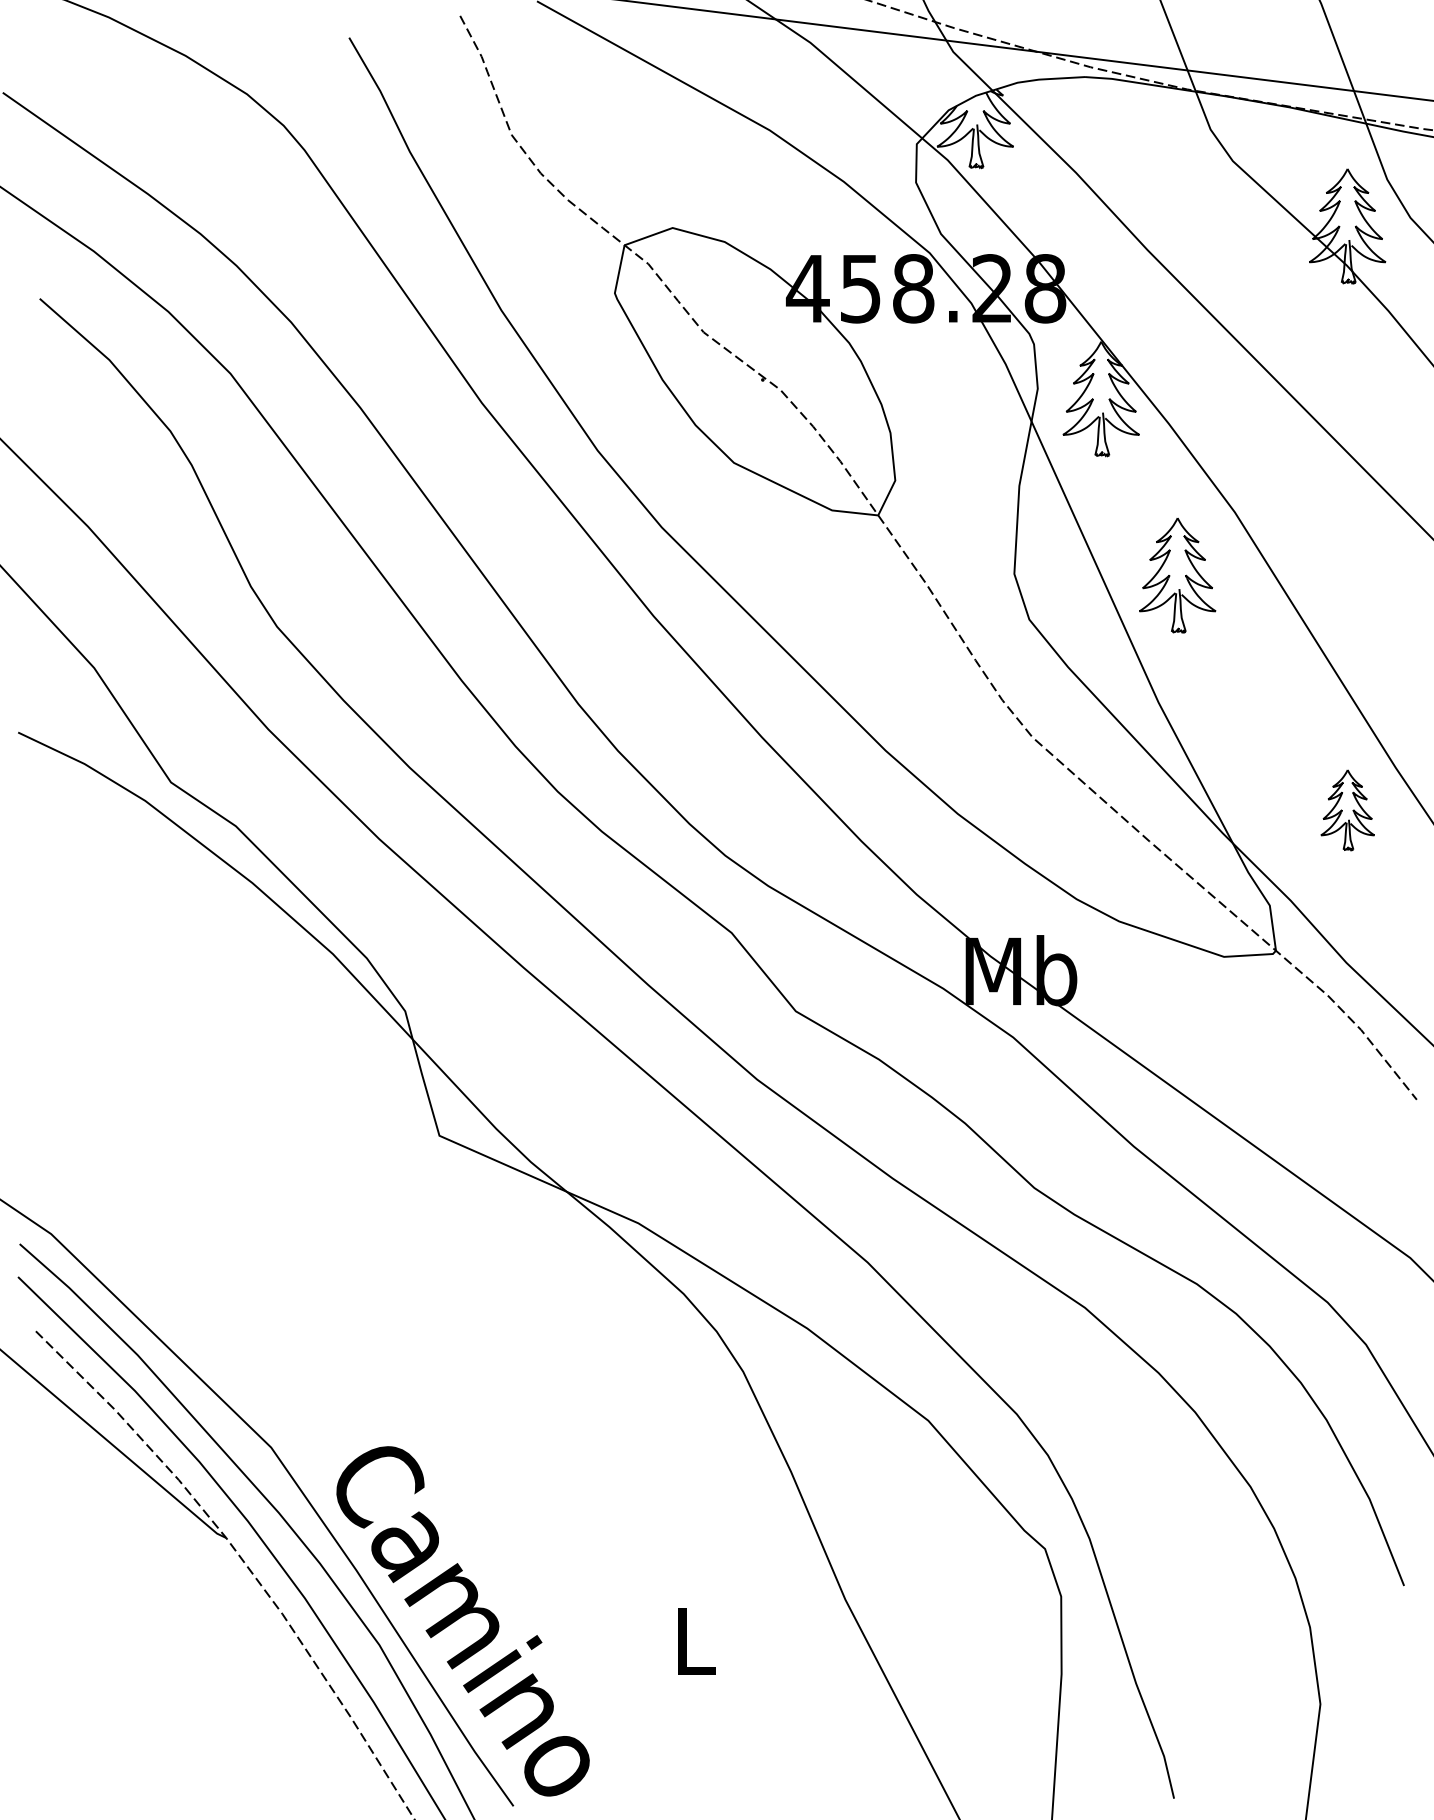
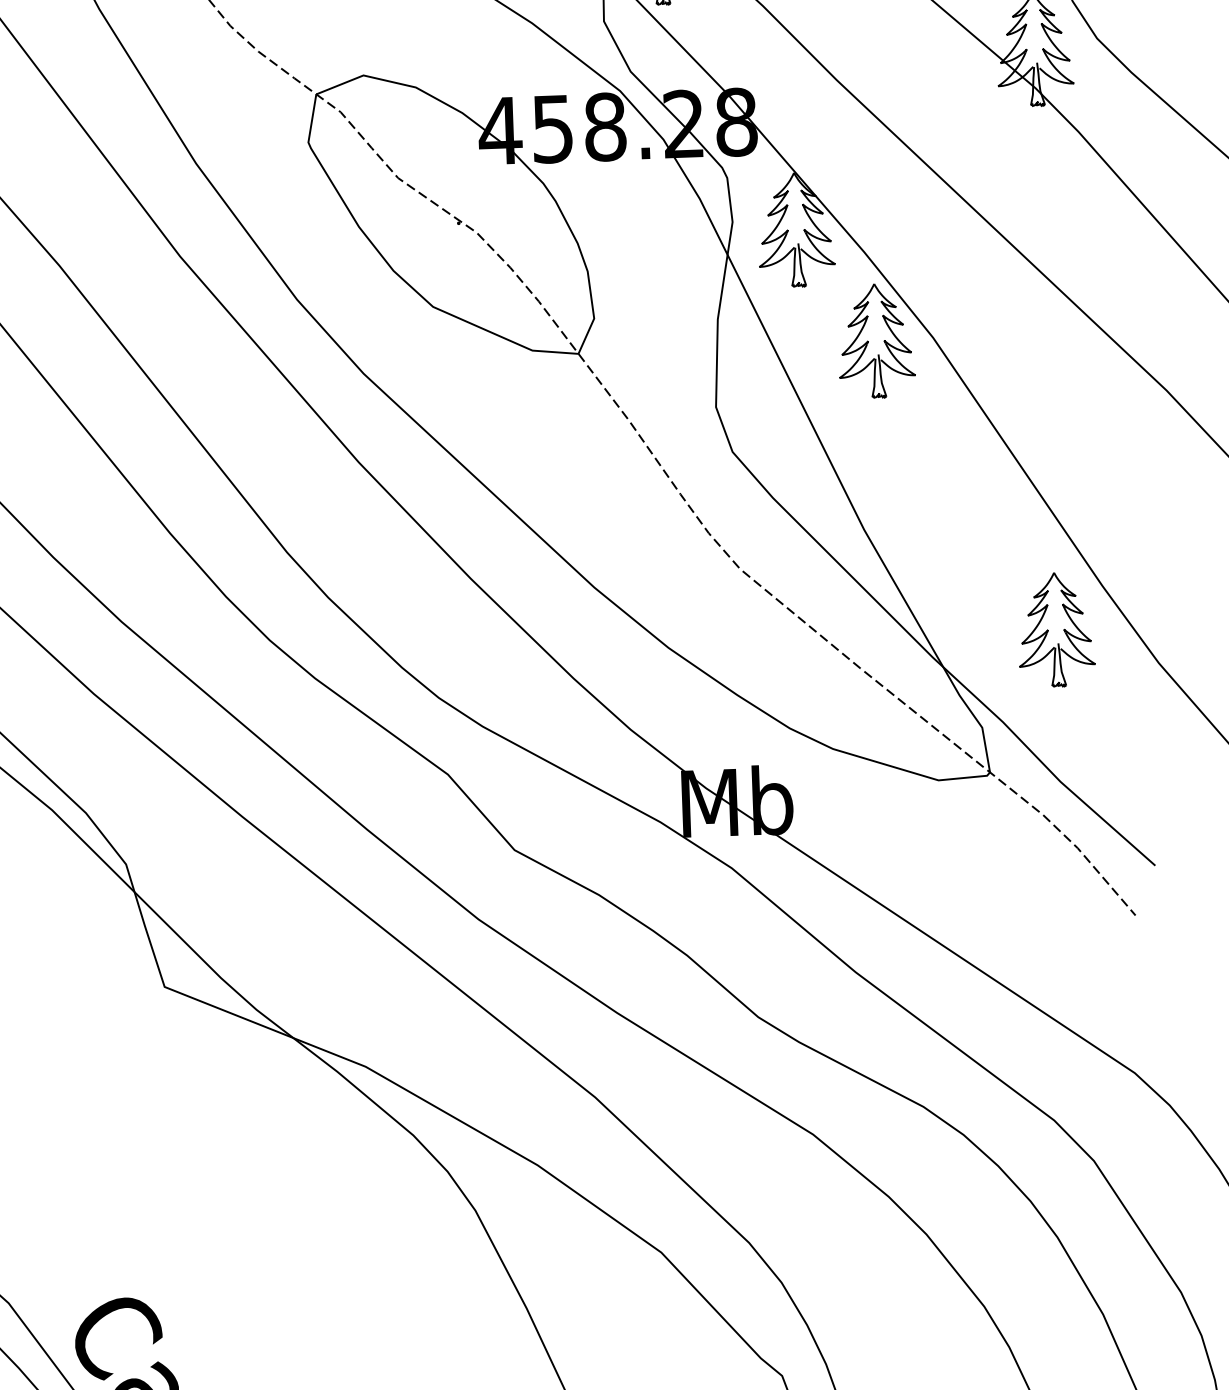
part: (1177, 575) -> (876, 341), moved
part: (1347, 810) -> (1056, 630), size x1.43

